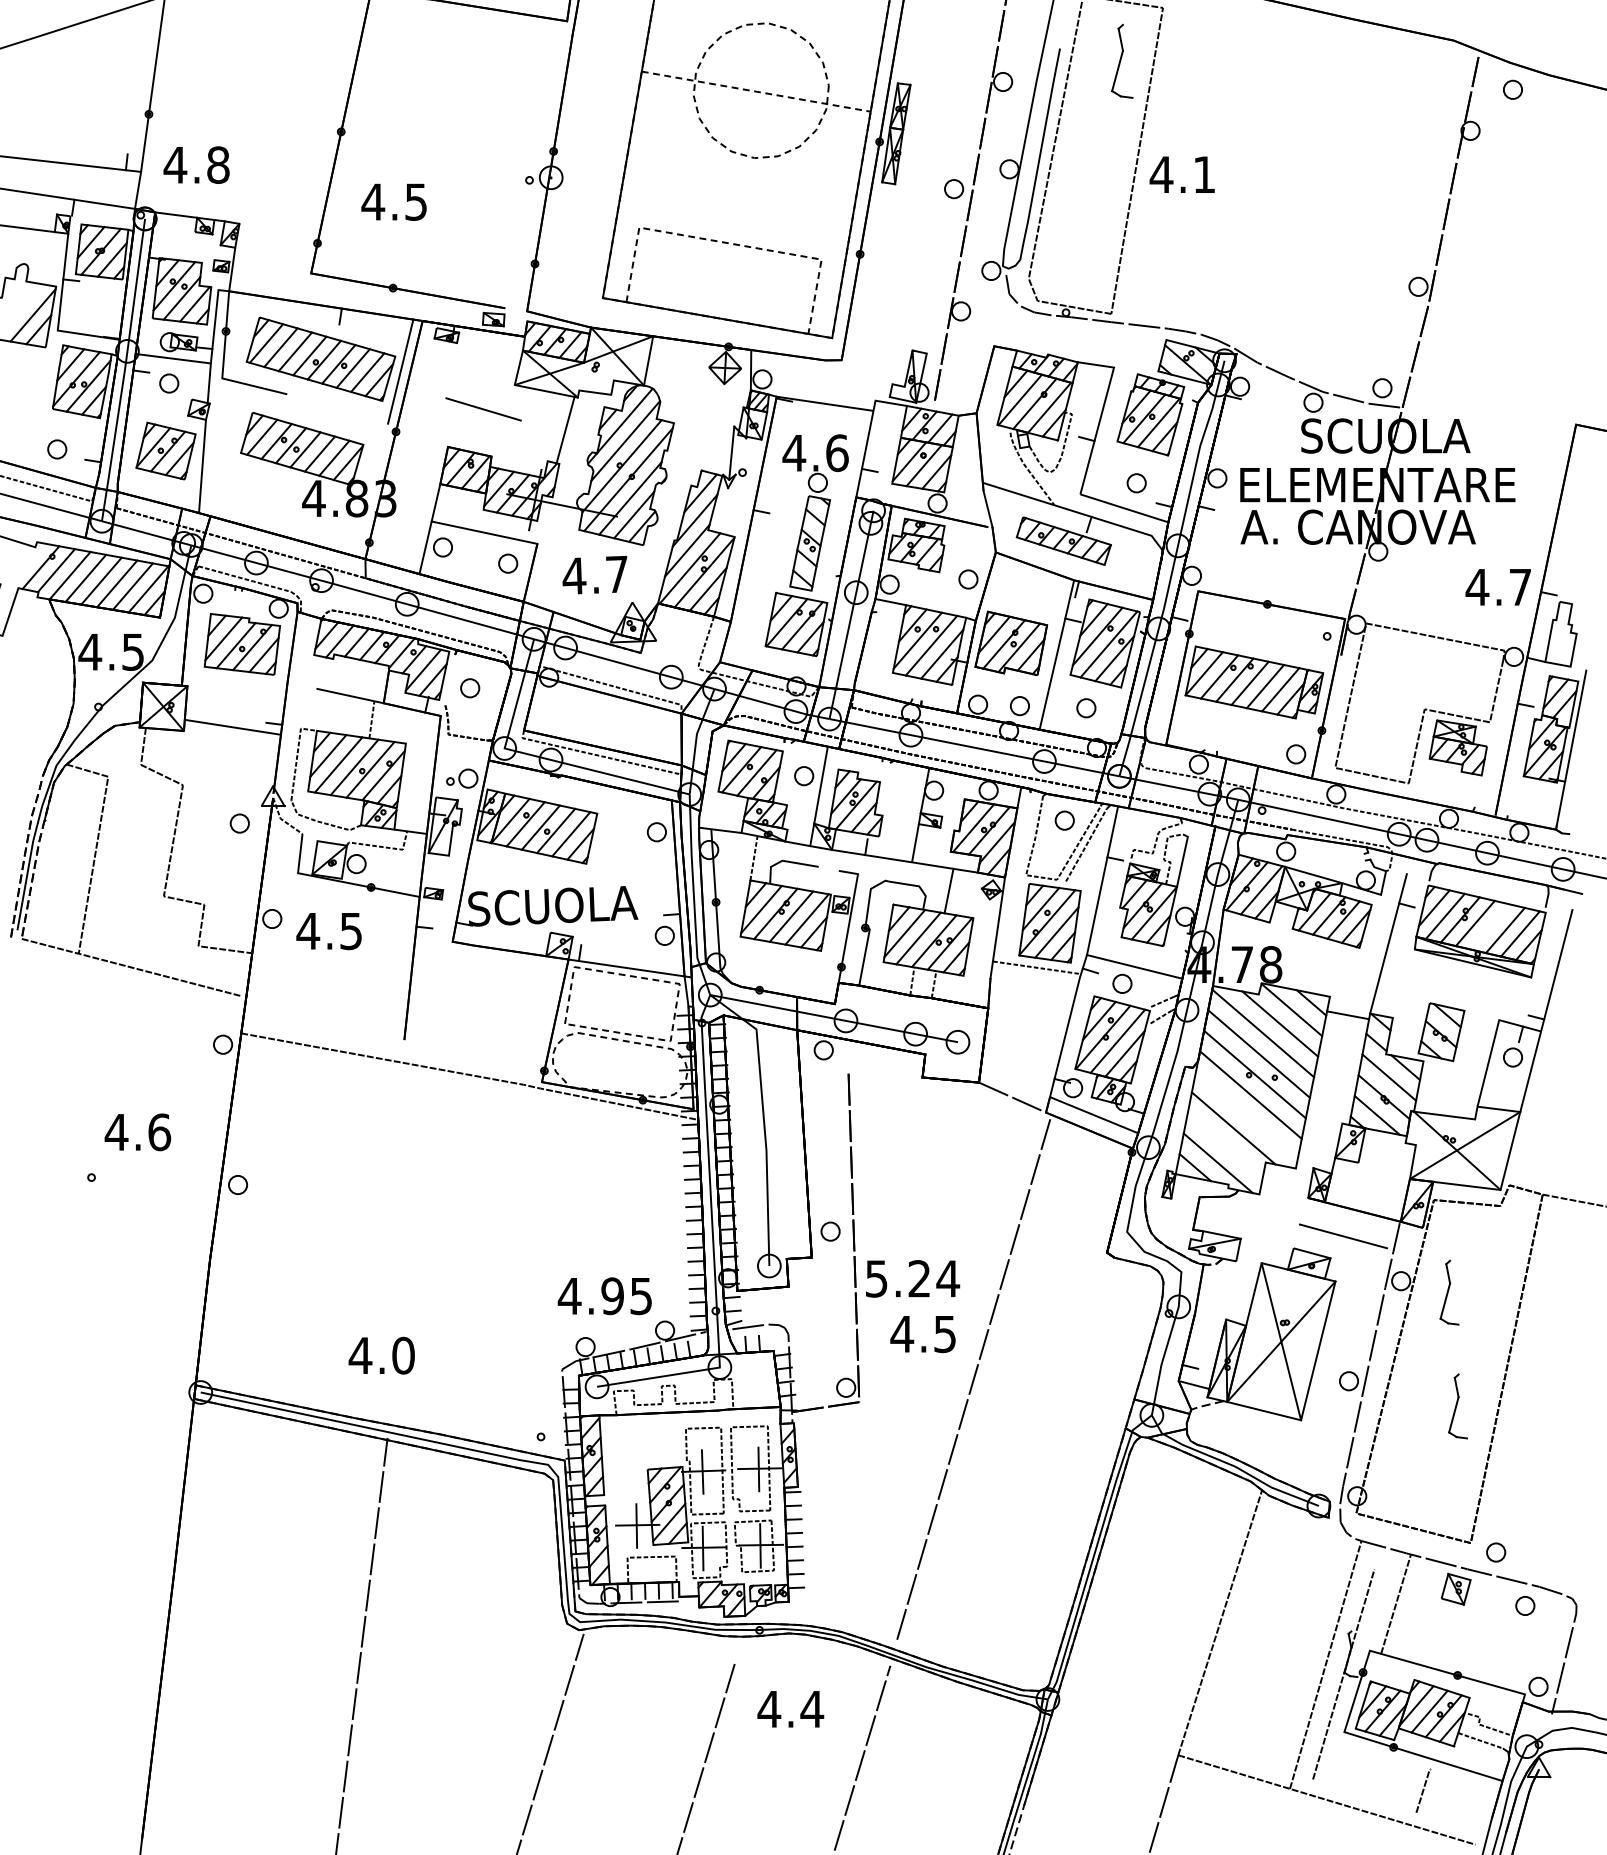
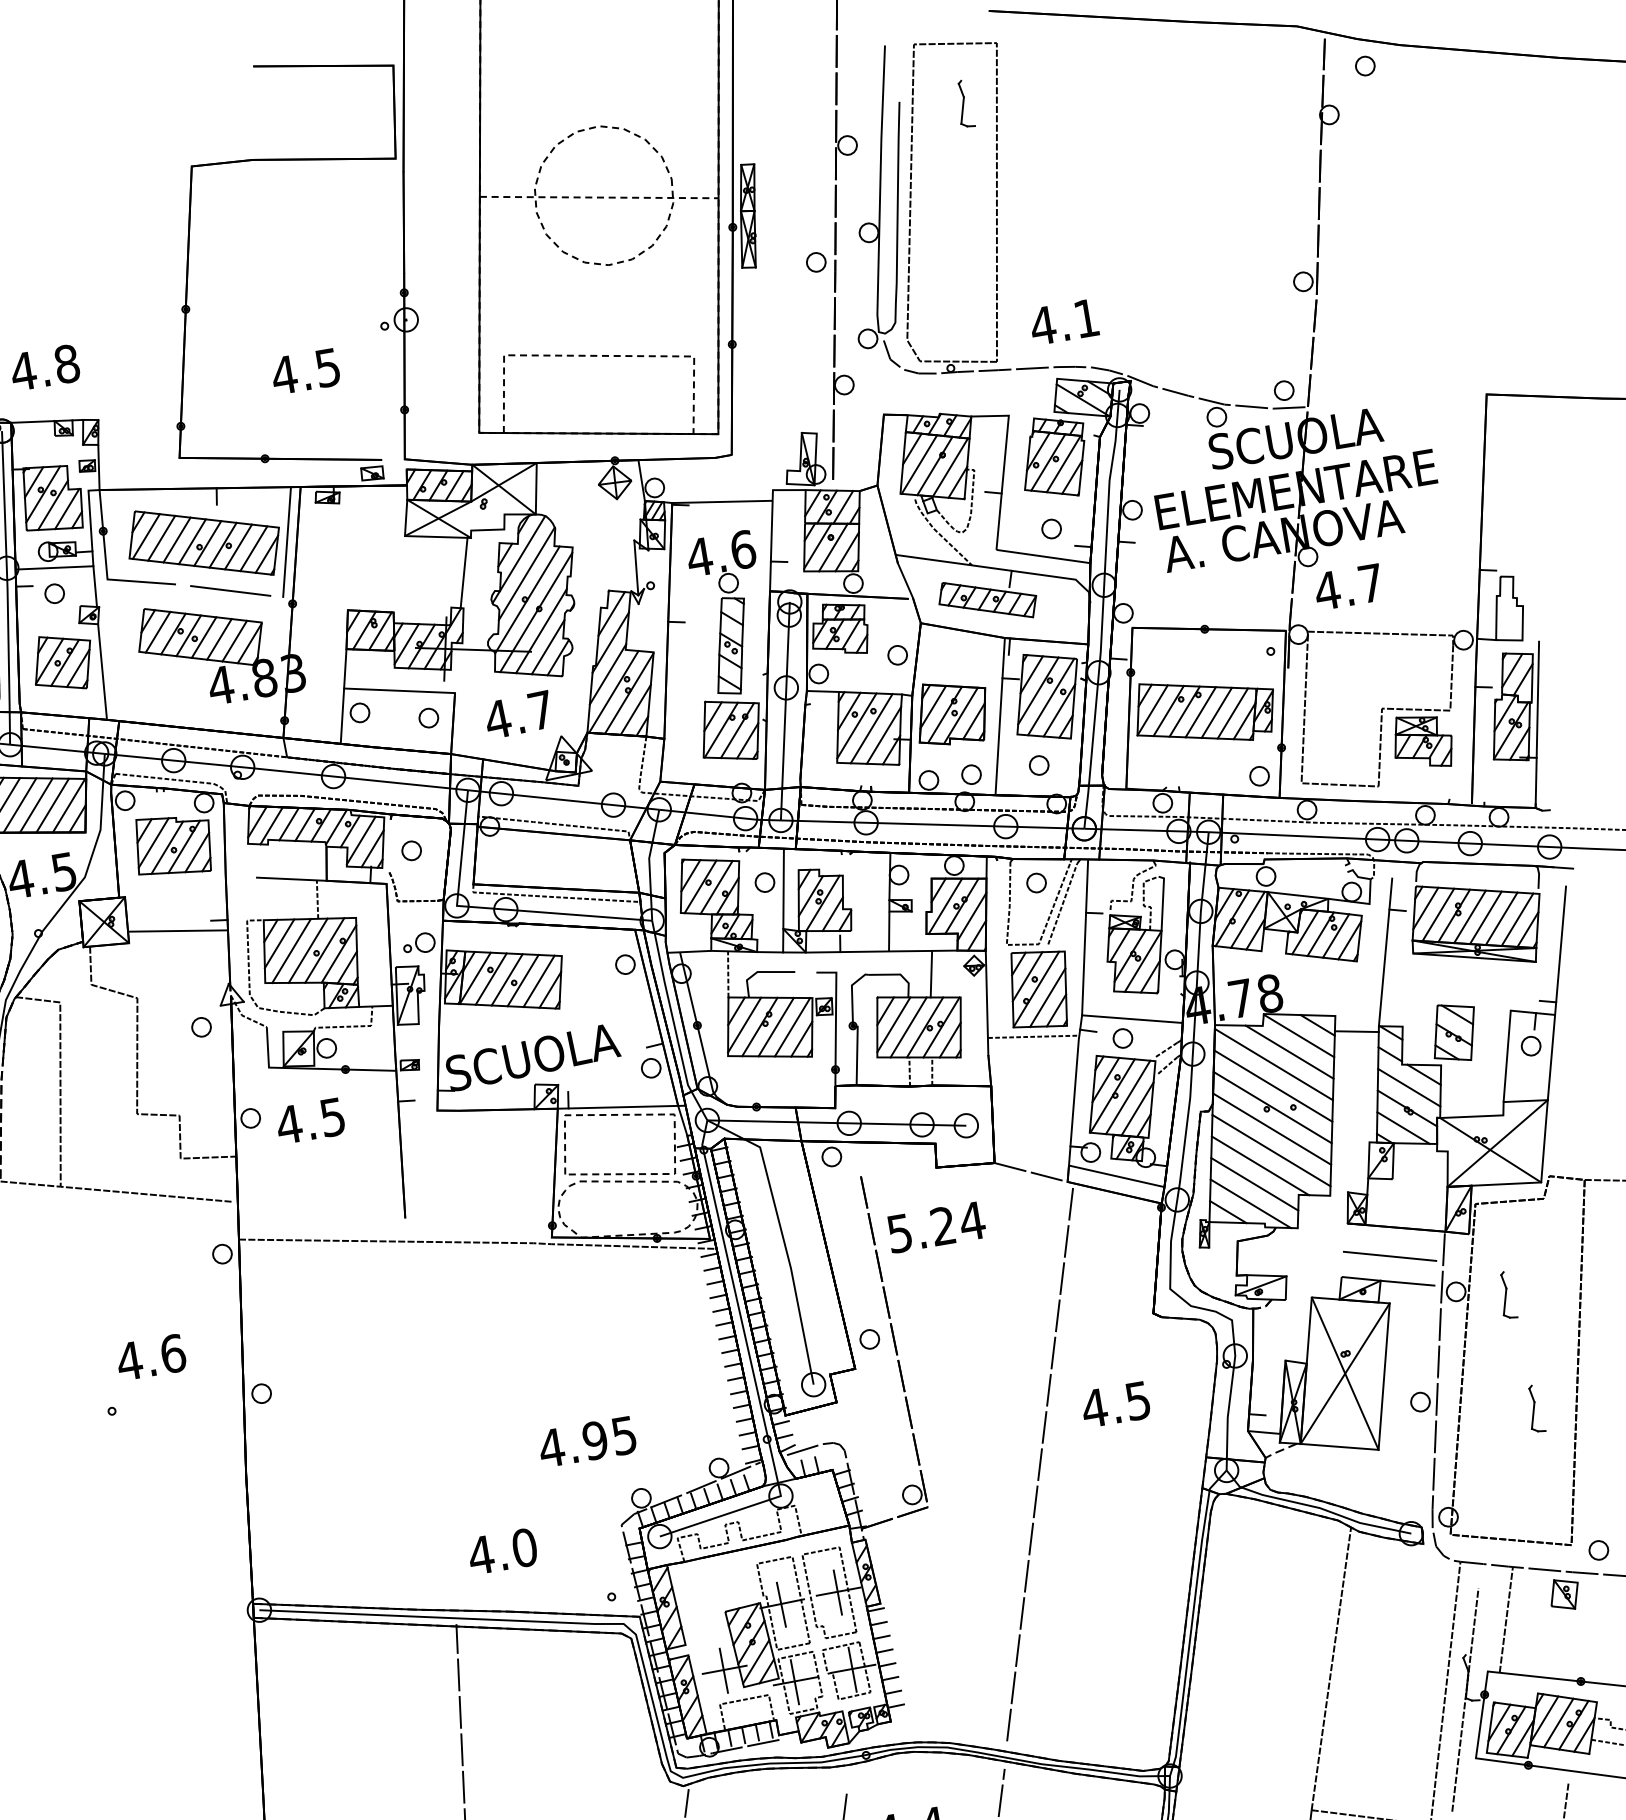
part: (1121, 60) -> (963, 103), size x0.62
text: (1181, 174) -> (1063, 322), moved
text: (393, 201) -> (304, 371), moved
line: (483, 409) -> (230, 591), moved
text: (1497, 587) -> (1347, 587), moved
line: (1489, 926) -> (1484, 917), added
line: (1246, 1115) -> (1271, 1150), added
line: (1224, 1145) -> (1253, 1184), added
line: (1355, 1264) -> (1407, 1282), added
text: (913, 1278) -> (937, 1226), moved
part: (1449, 1292) -> (1507, 1295), size x0.71
text: (604, 1296) -> (587, 1442), moved
text: (922, 1334) -> (1115, 1405), moved
text: (381, 1355) -> (502, 1551), moved
part: (1457, 1406) -> (1534, 1409), size x0.71

